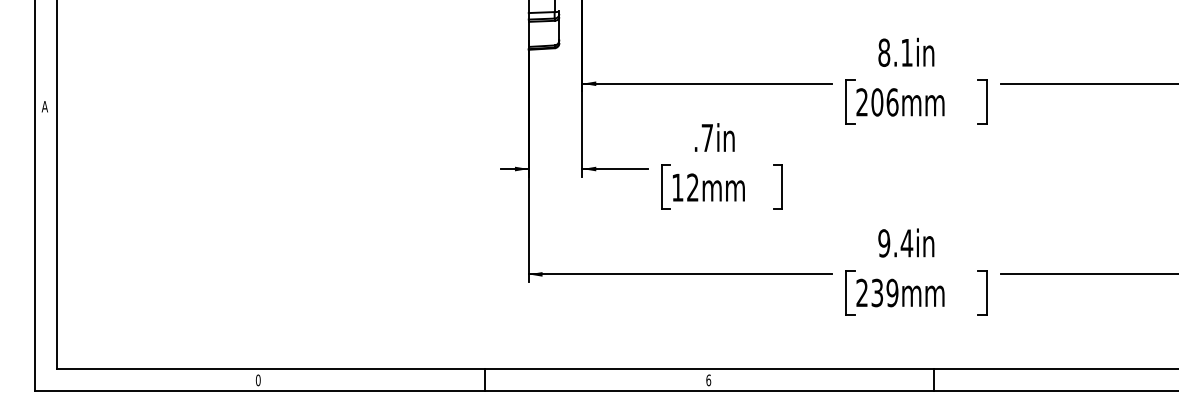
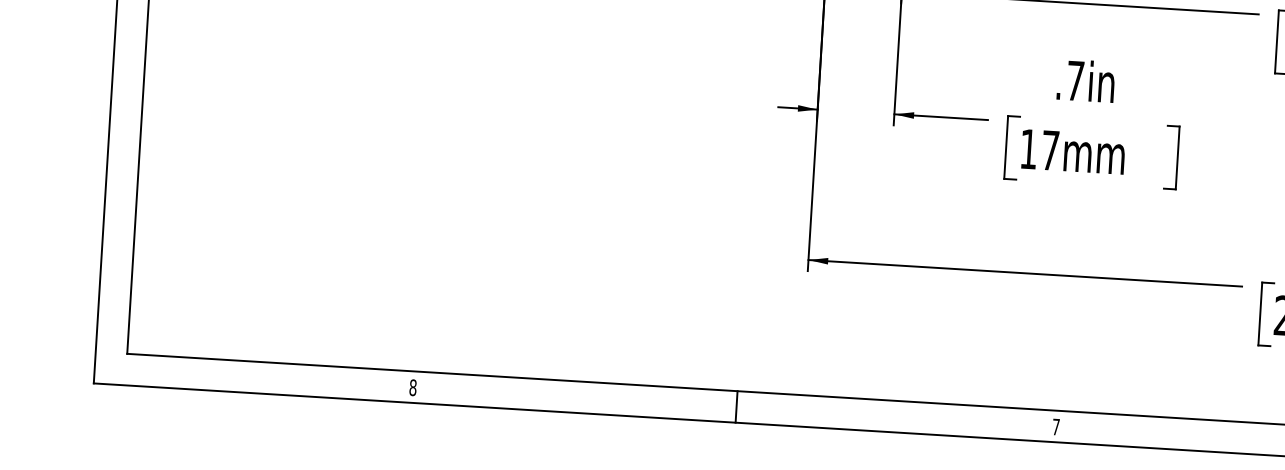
text: (692, 187) -> (1049, 150), 12mm -> 17mm
text: (257, 379) -> (411, 386), 0 -> 8
text: (708, 380) -> (1055, 427), 6 -> 7

